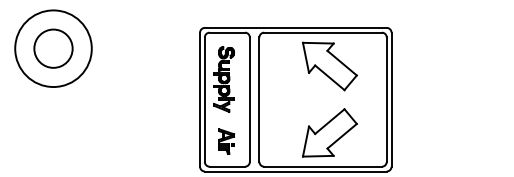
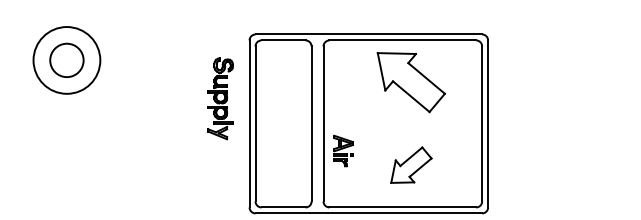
circle: (53, 48) -> (66, 60), size x0.7
circle: (53, 48) -> (66, 60), size x0.7
part: (224, 79) -> (220, 98), moved
part: (330, 132) -> (411, 164), size x0.6
part: (226, 141) -> (343, 150), moved

